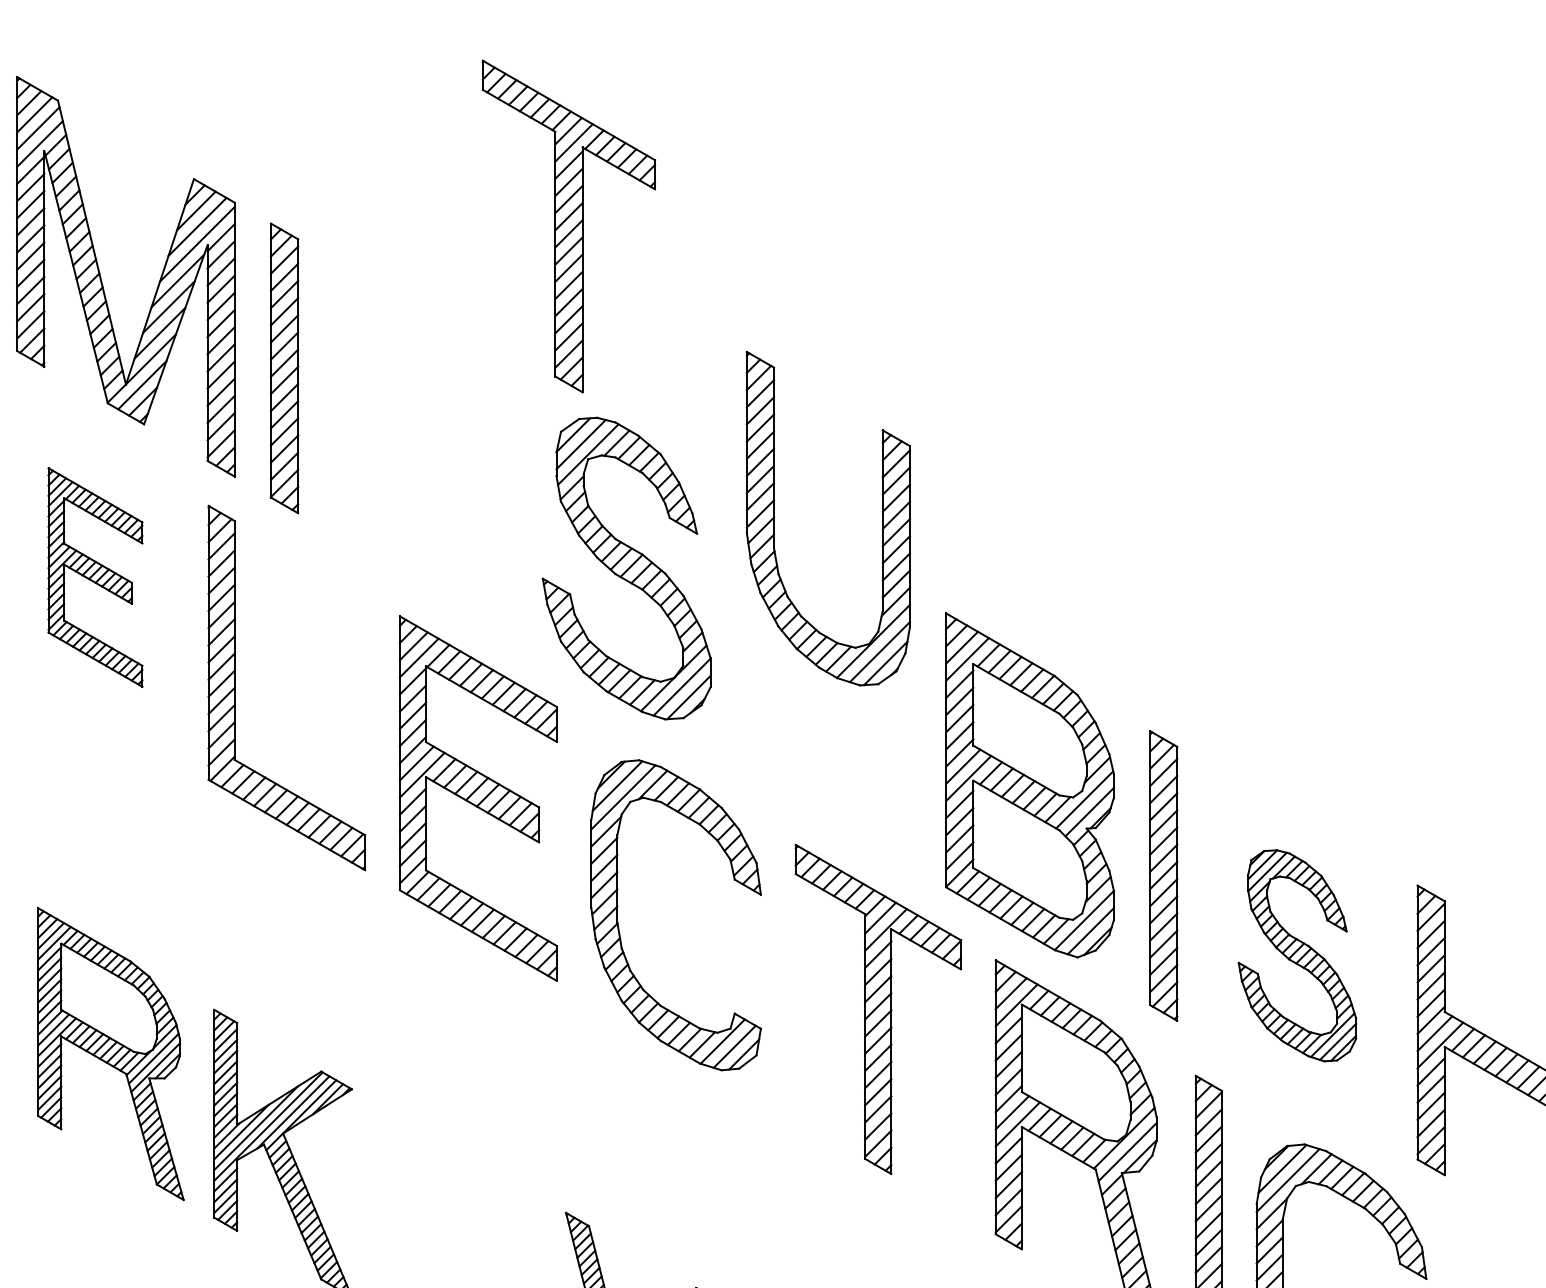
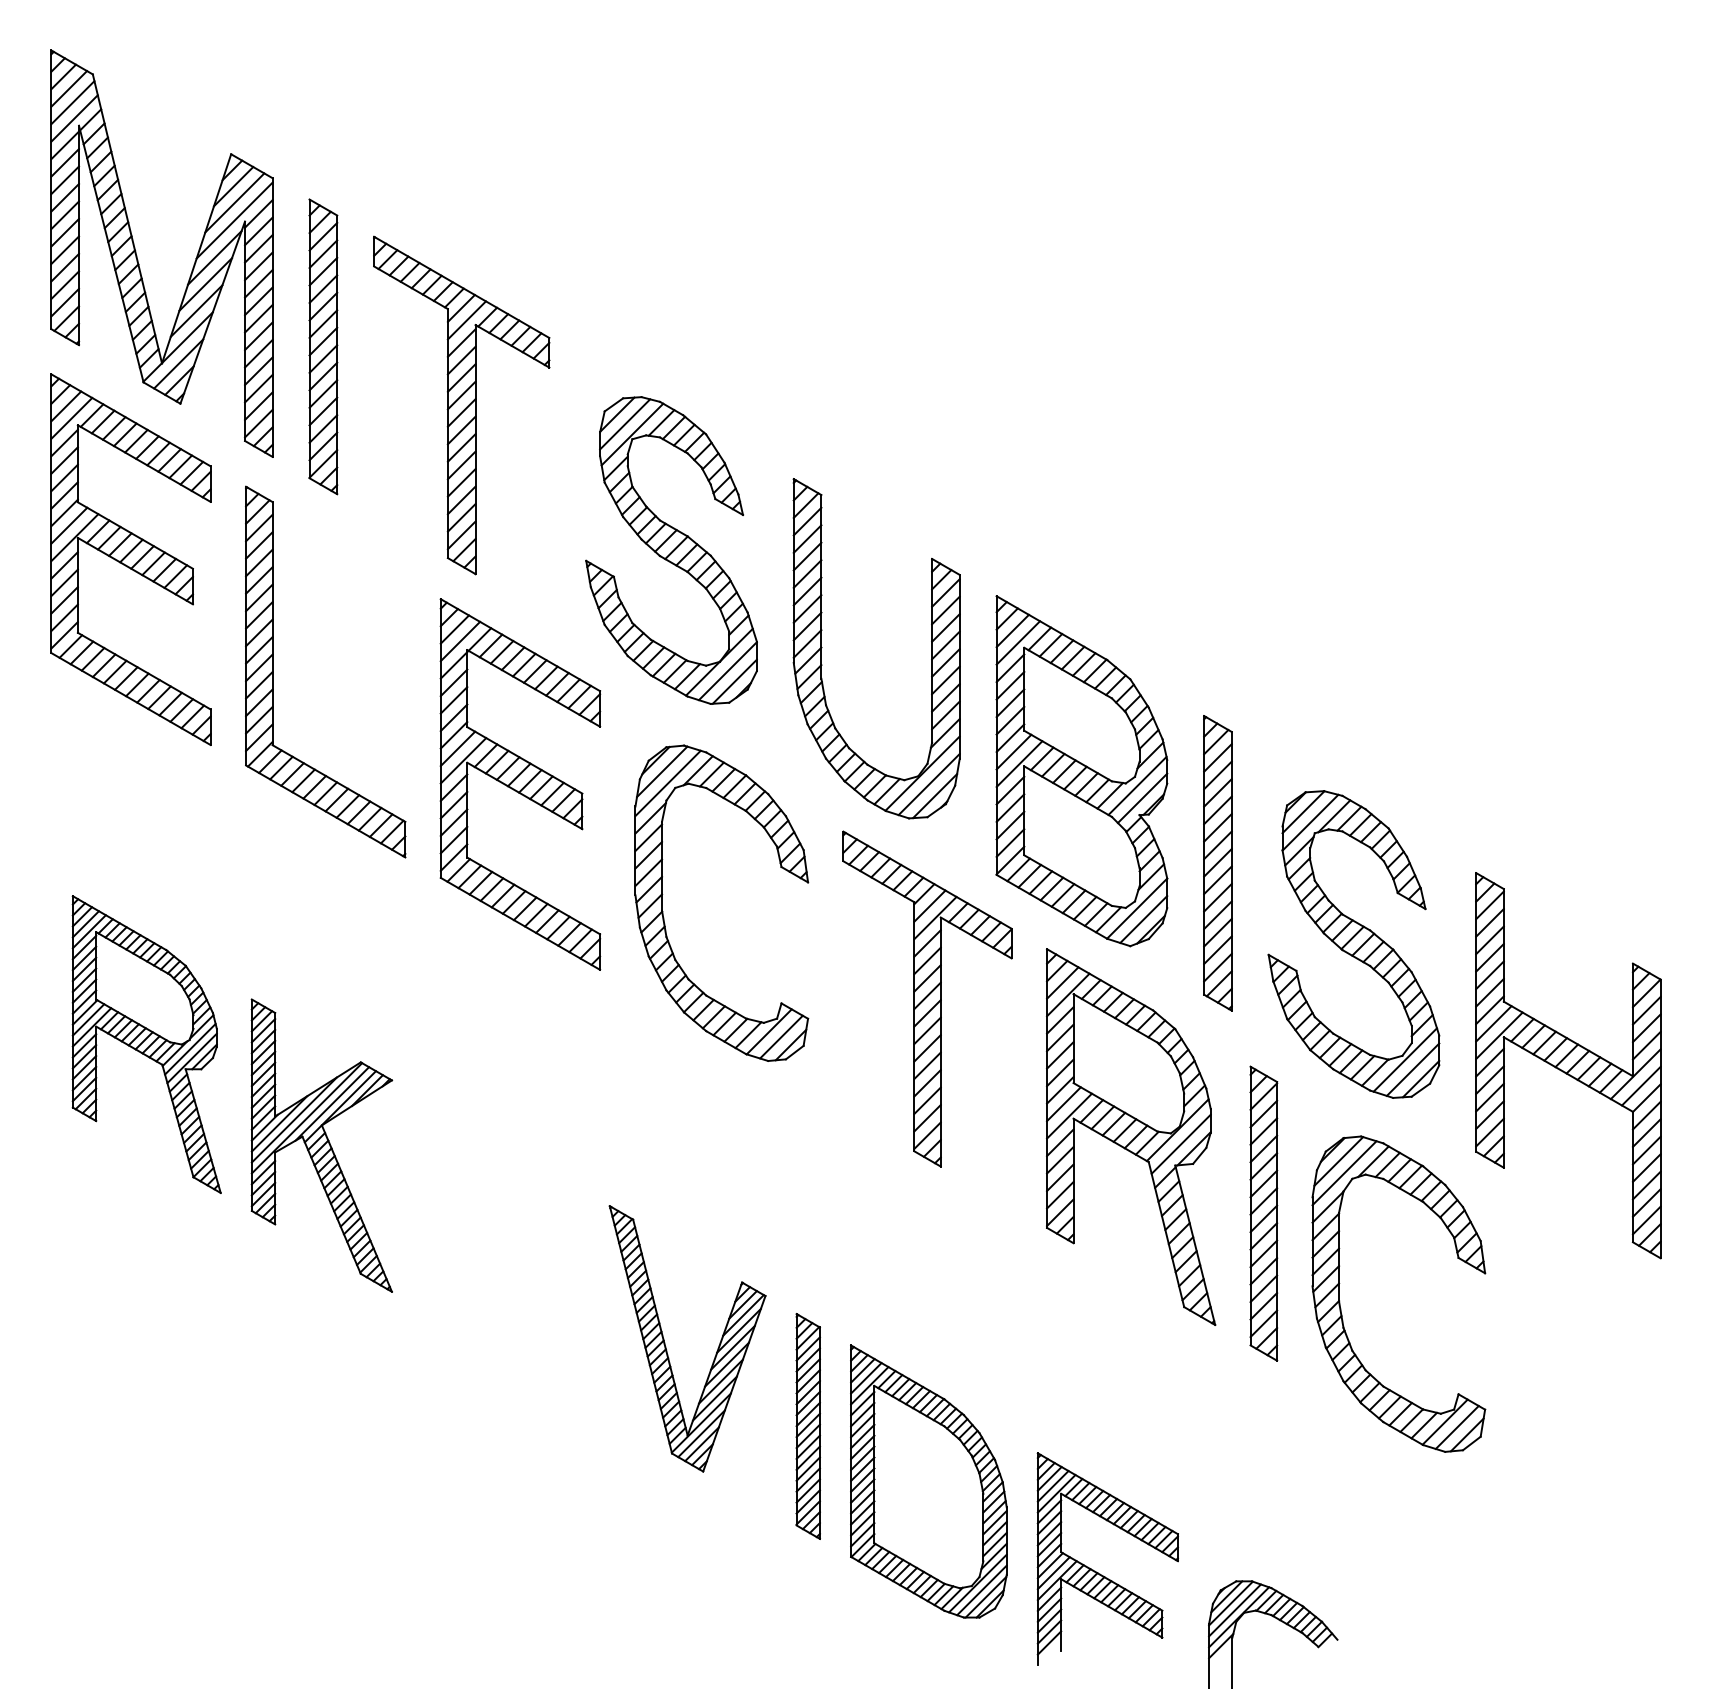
part: (568, 226) -> (461, 405), moved
part: (775, 517) -> (822, 647), moved
part: (94, 577) -> (130, 559), size x1.67
part: (1296, 955) -> (1353, 944), size x1.43

